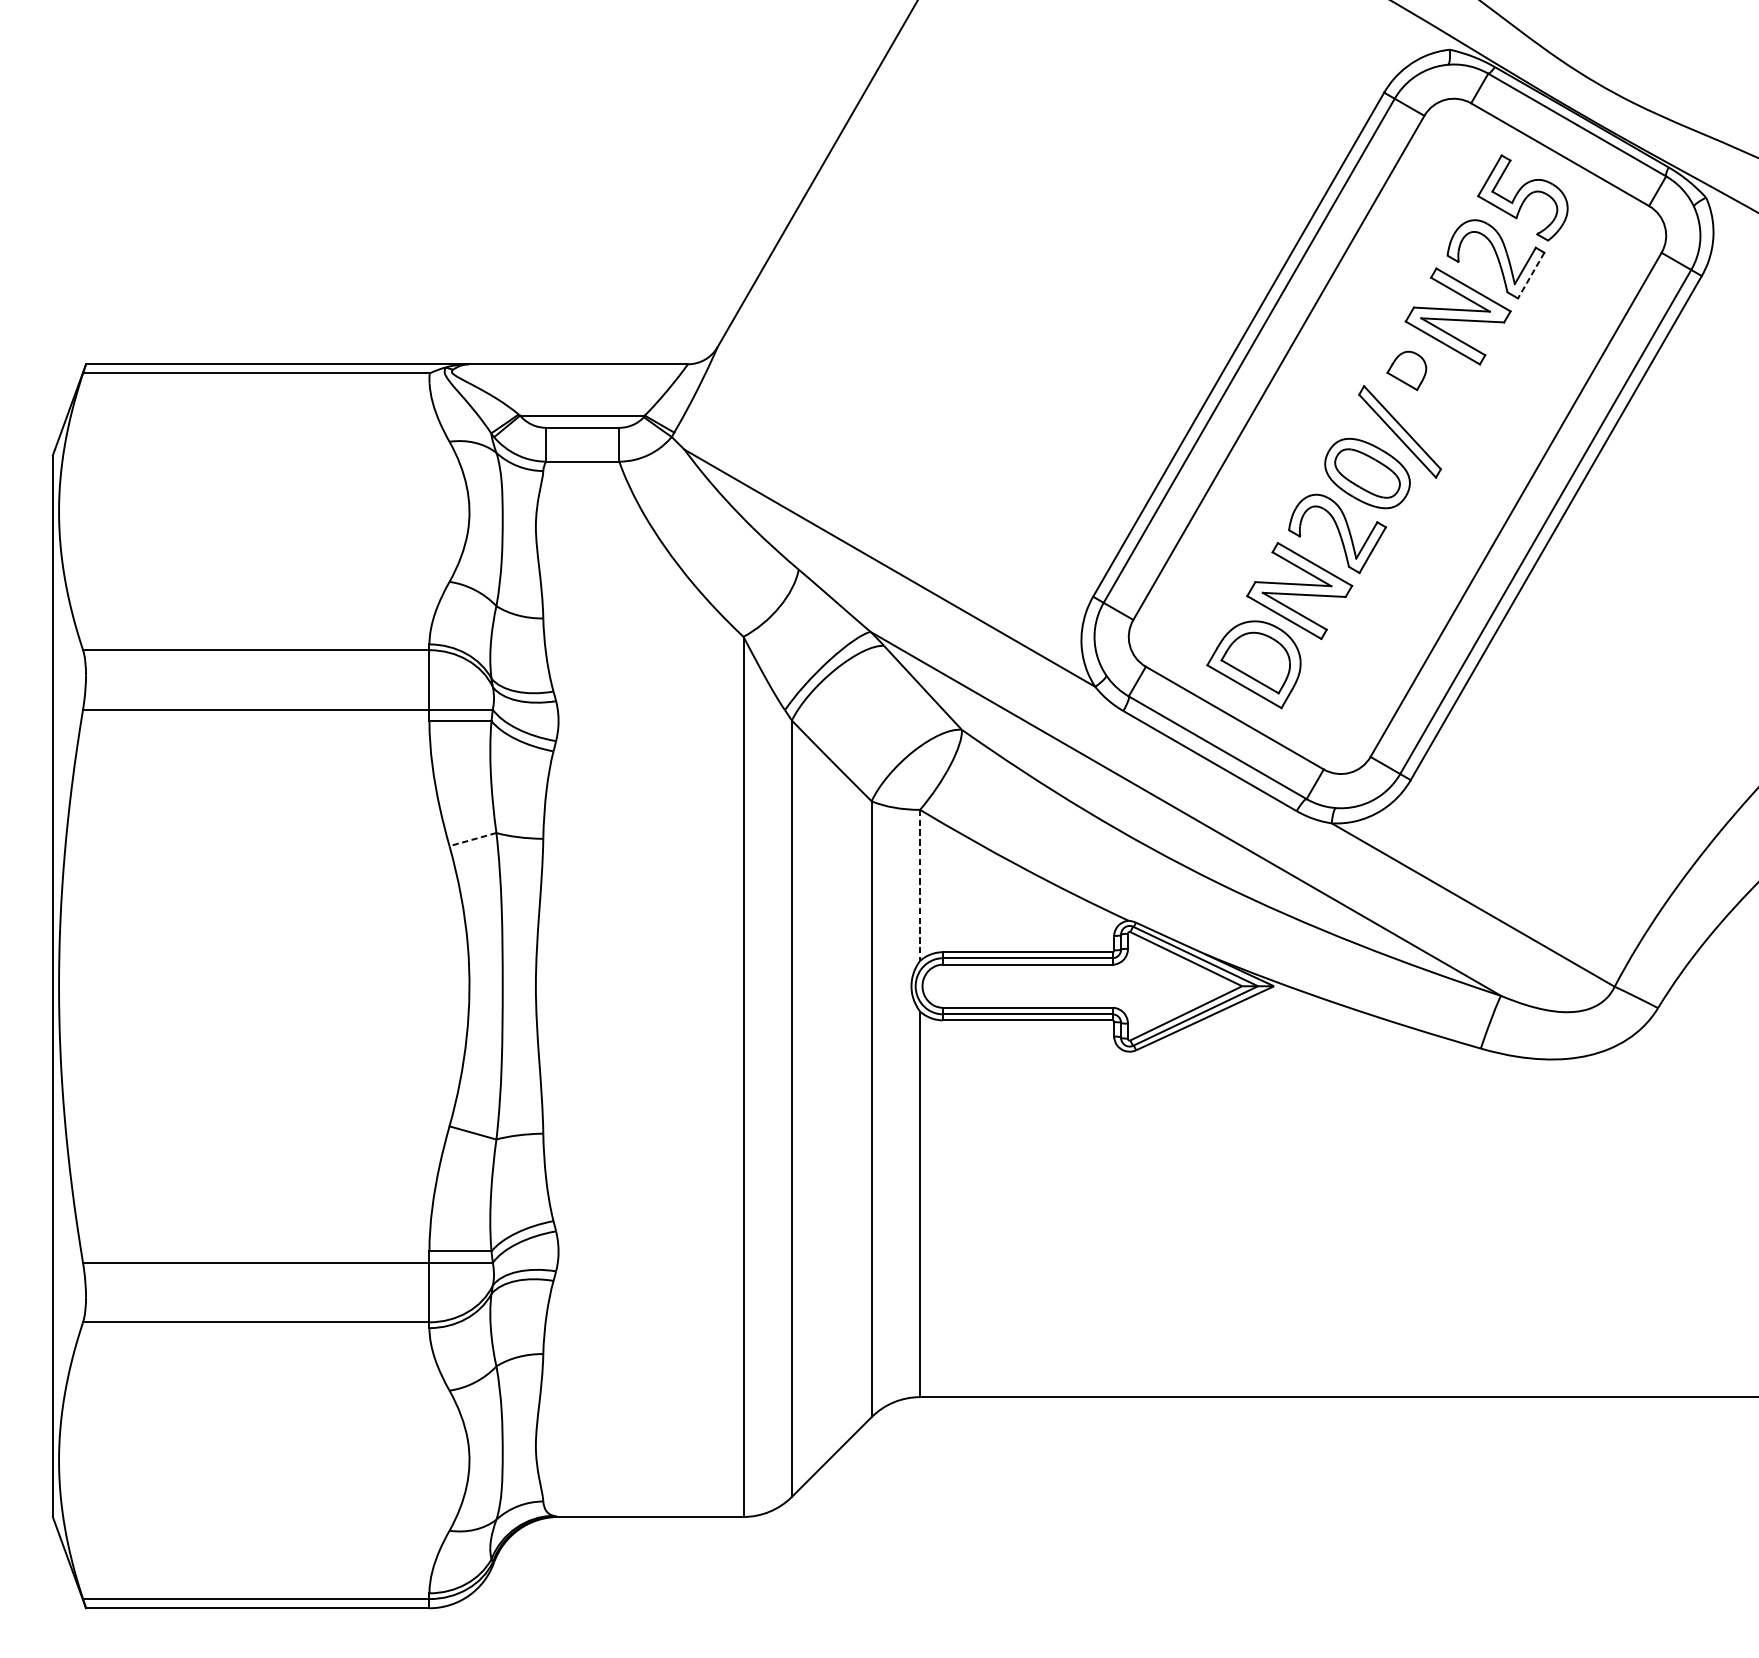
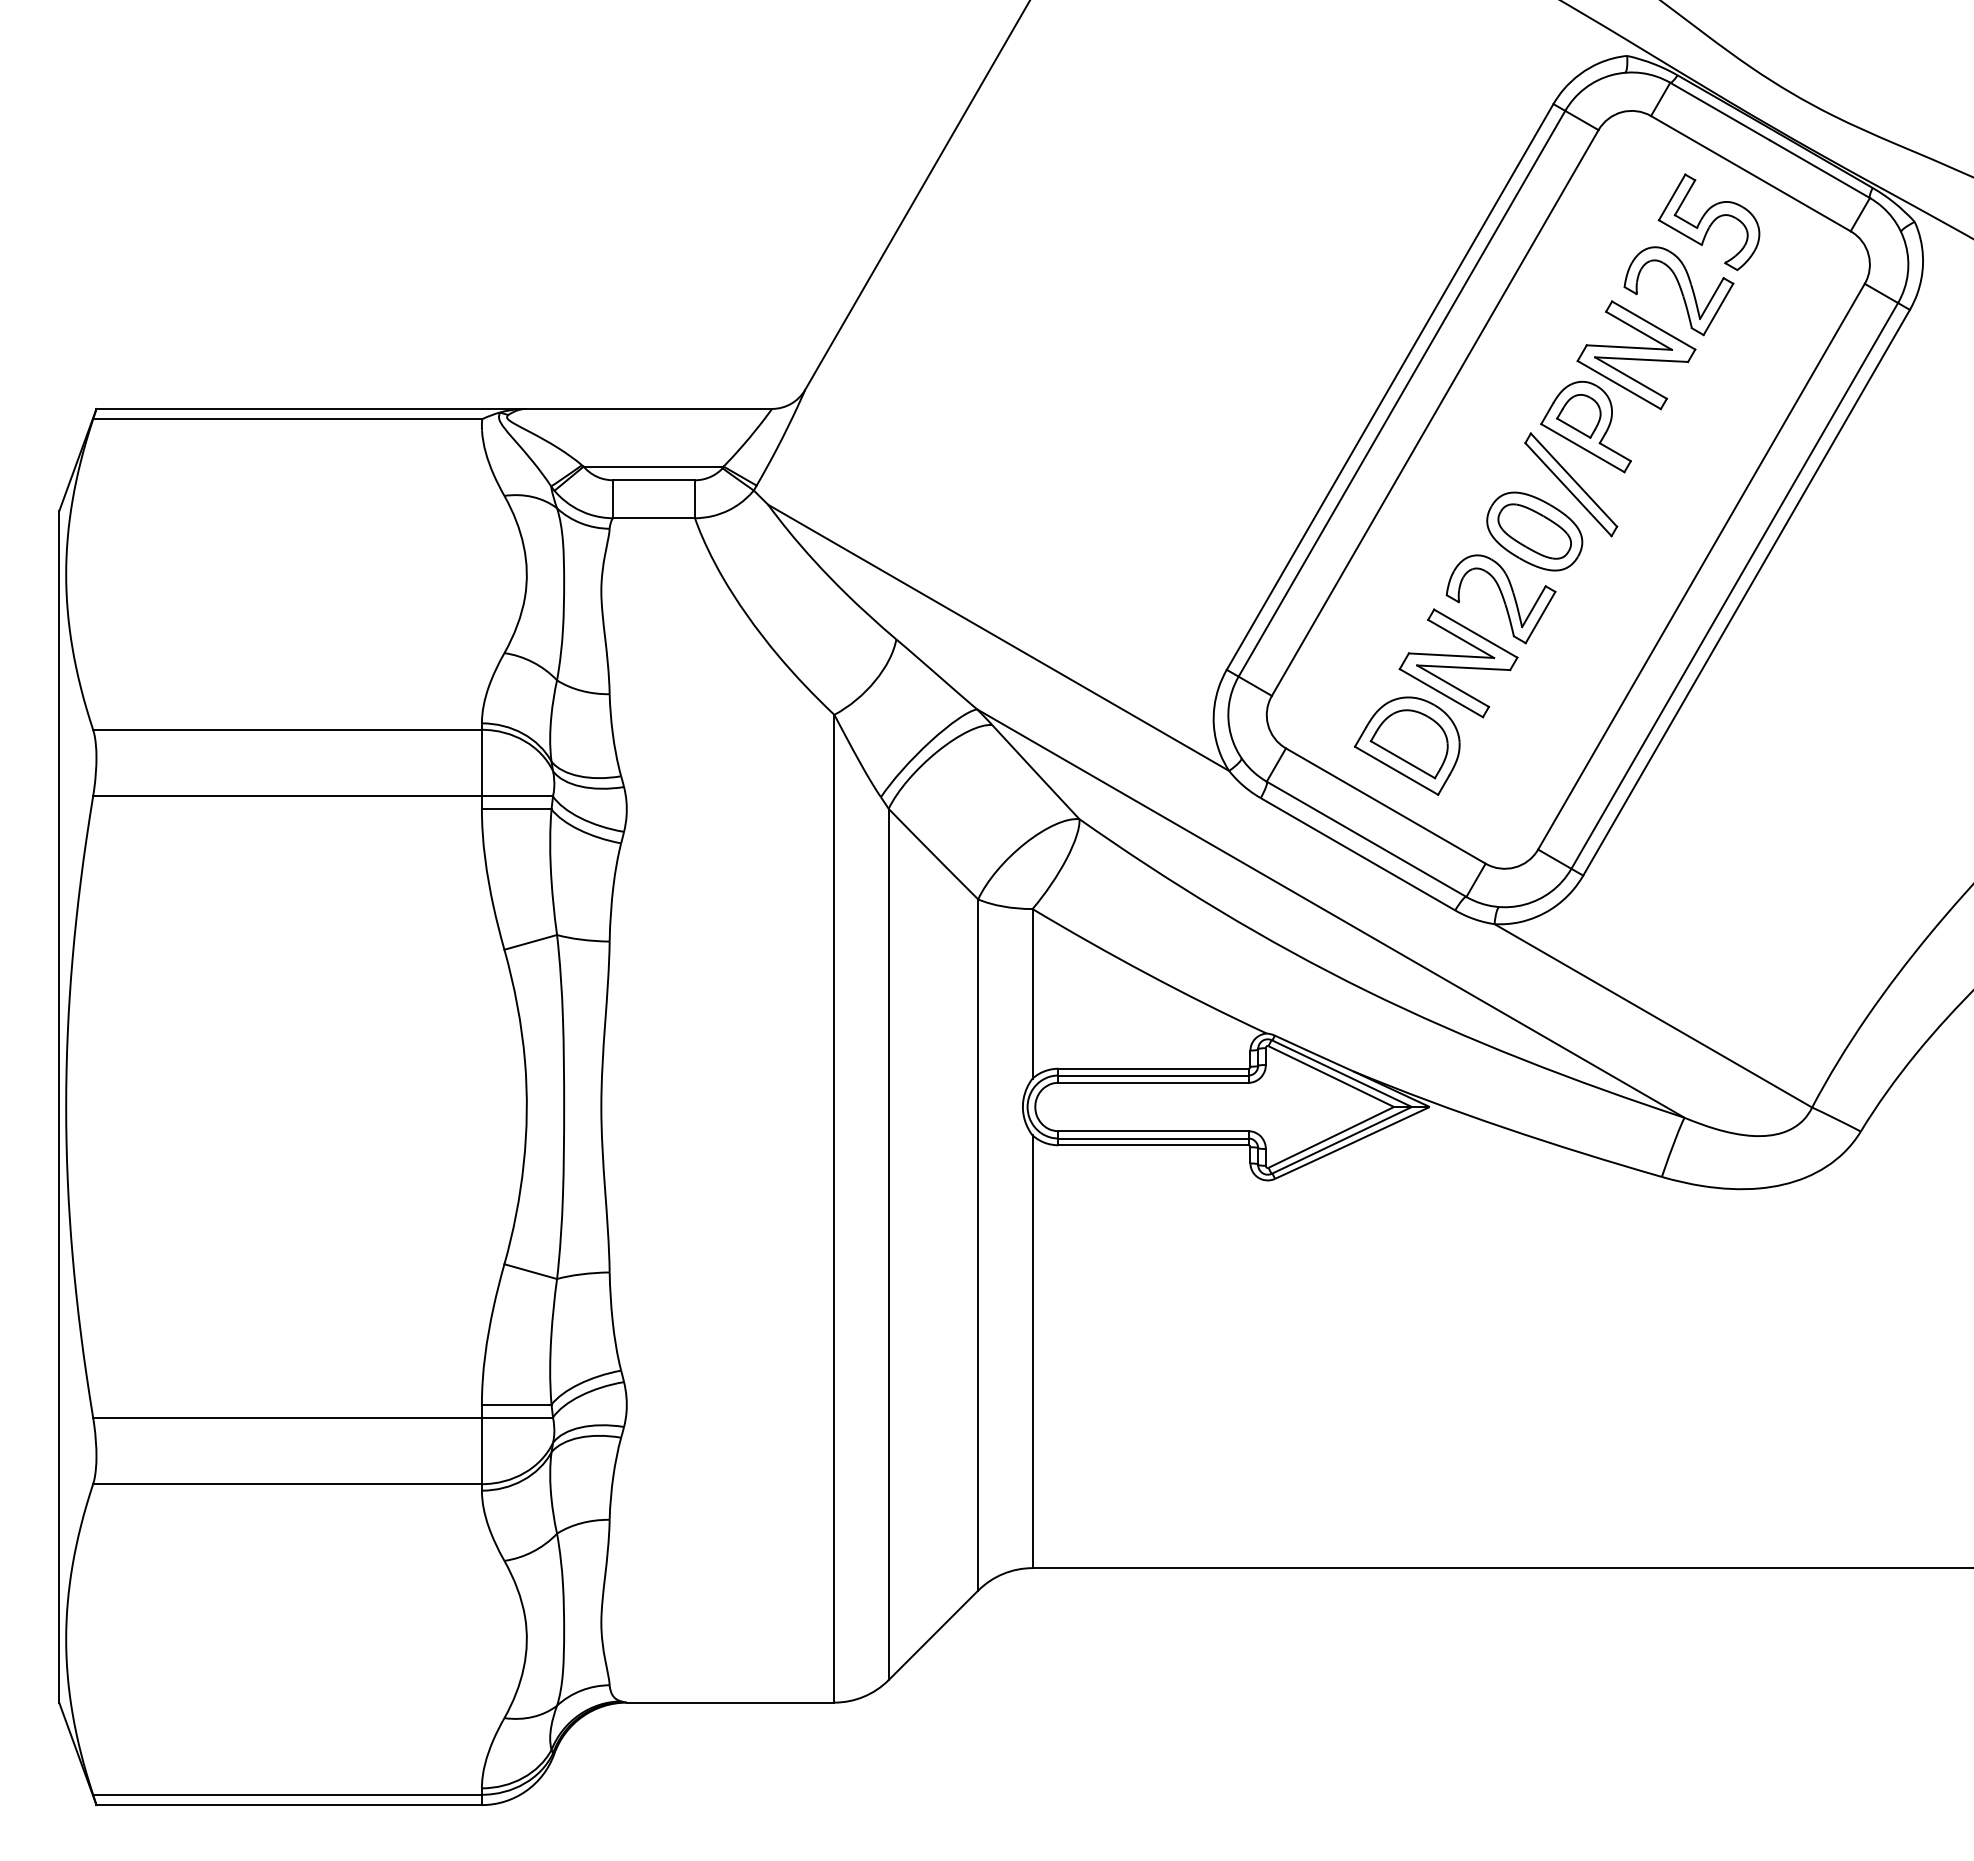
line: (1531, 275) -> (1718, 309), dashed -> solid
part: (1412, 379) -> (1585, 426), added
line: (472, 839) -> (530, 942), dashed -> solid
line: (920, 885) -> (1032, 993), dashed -> solid

